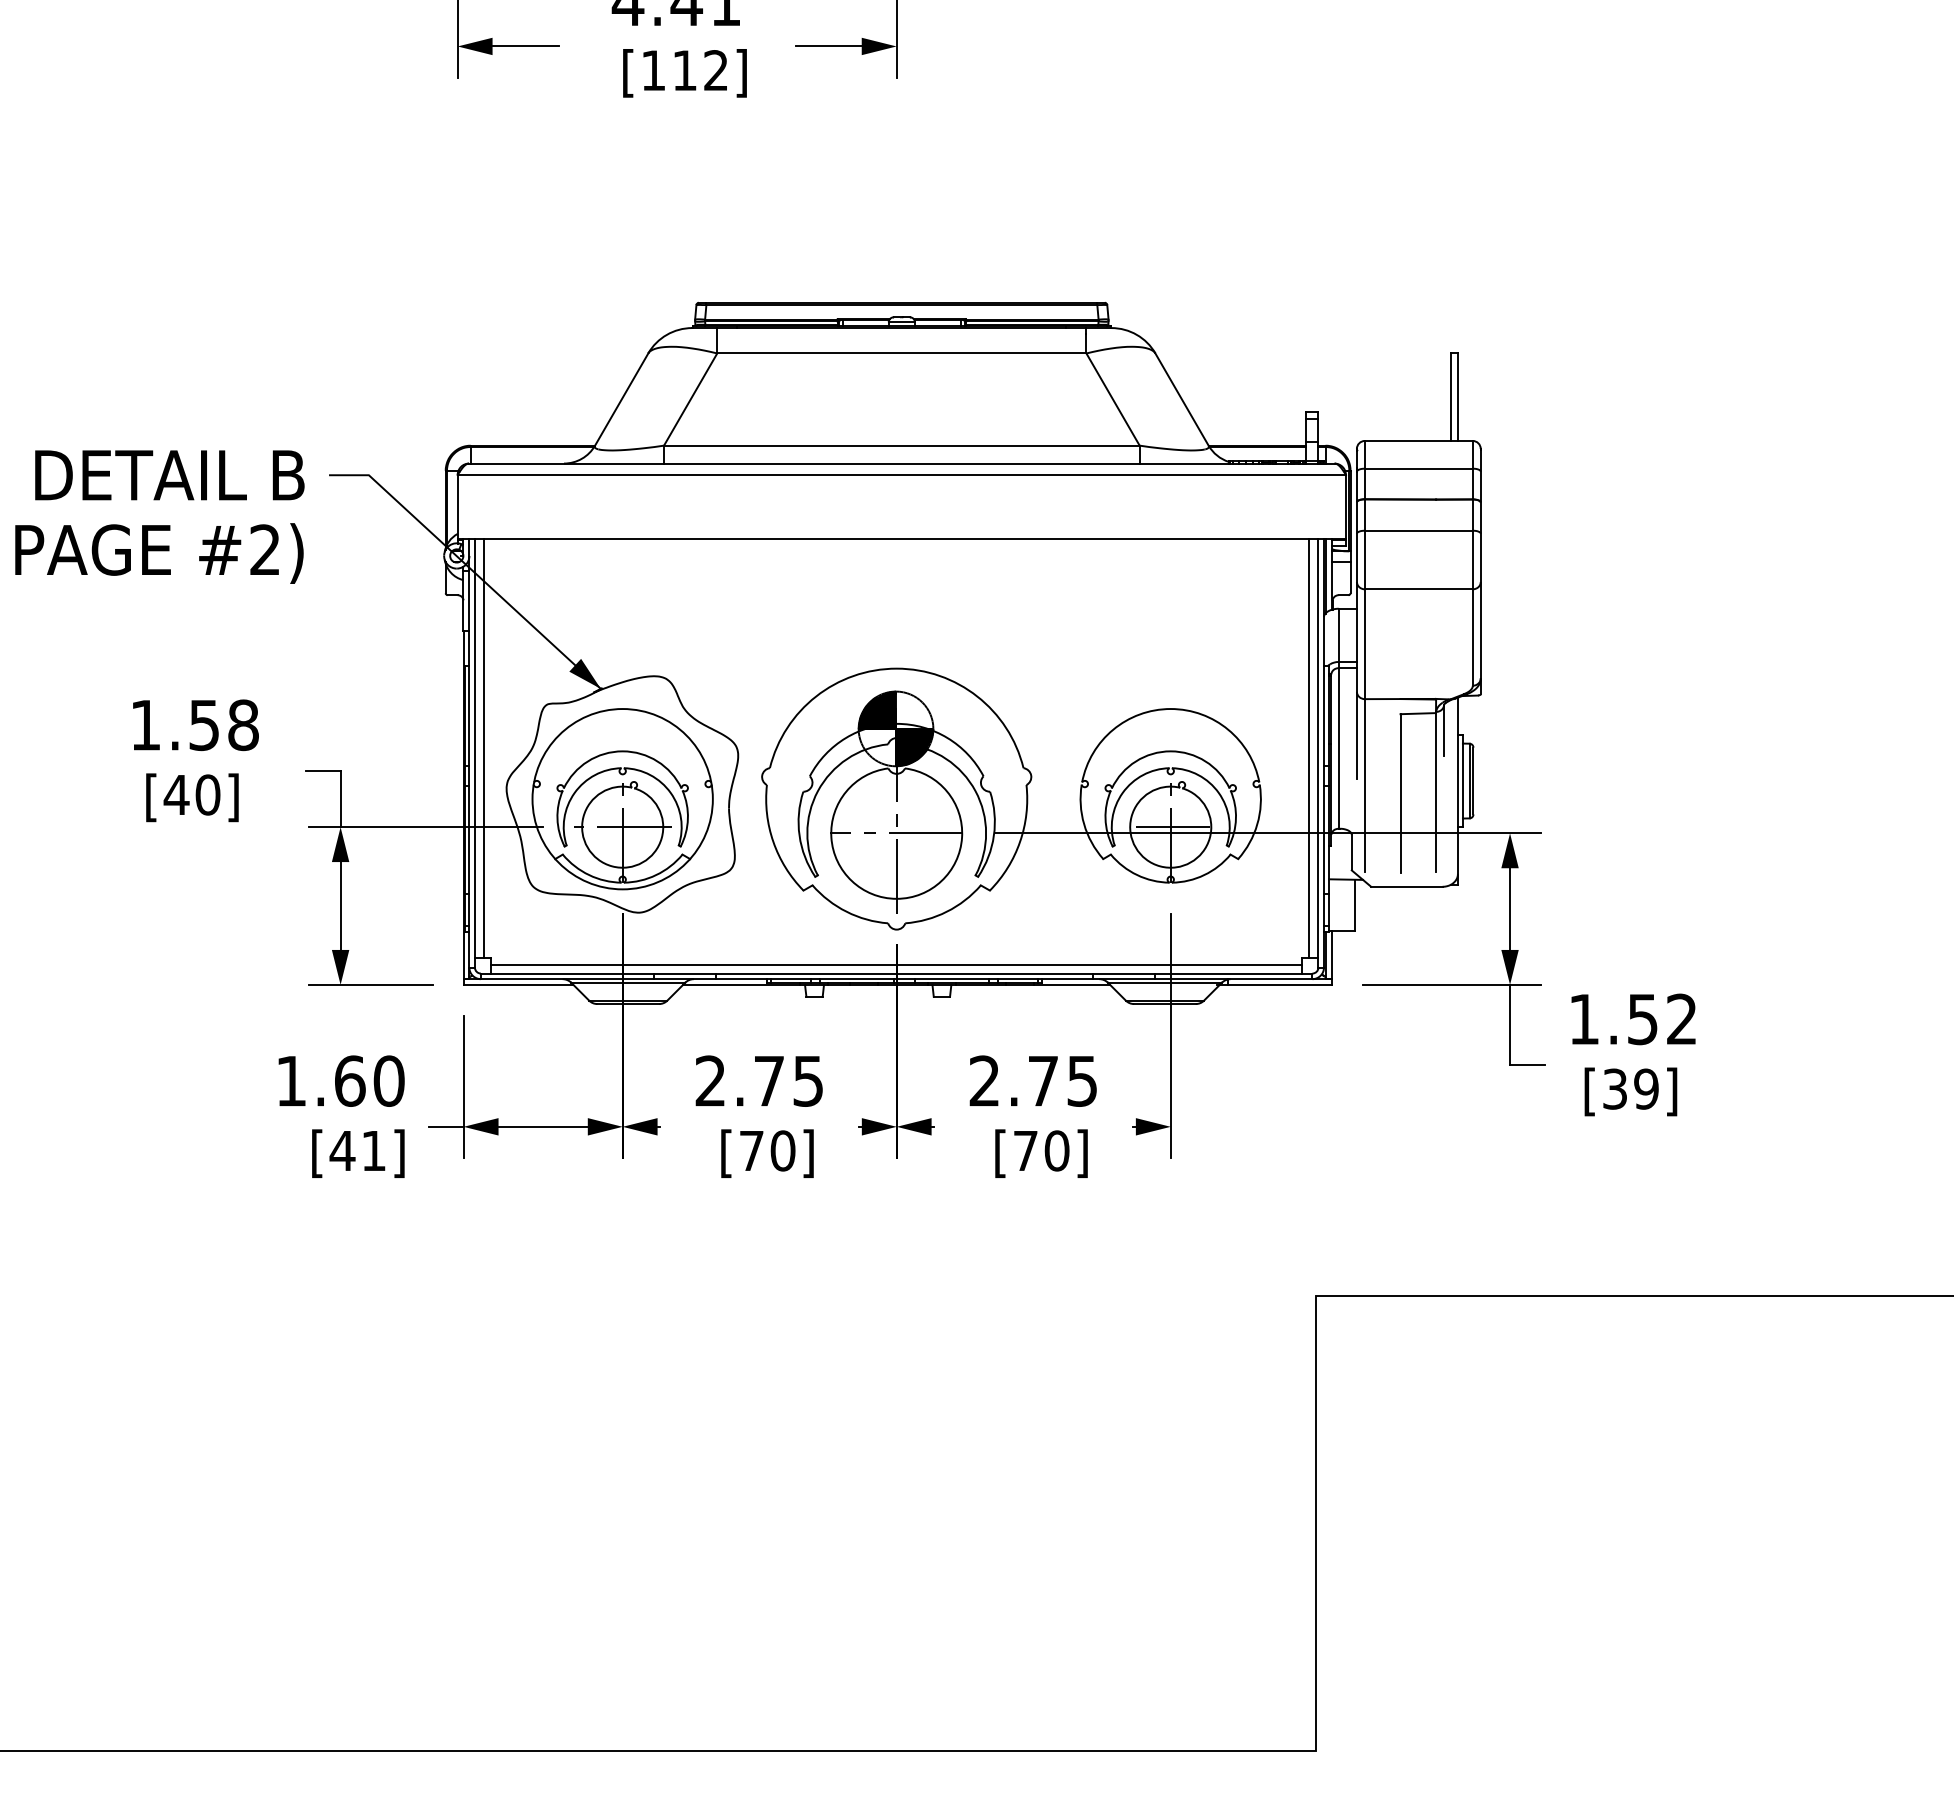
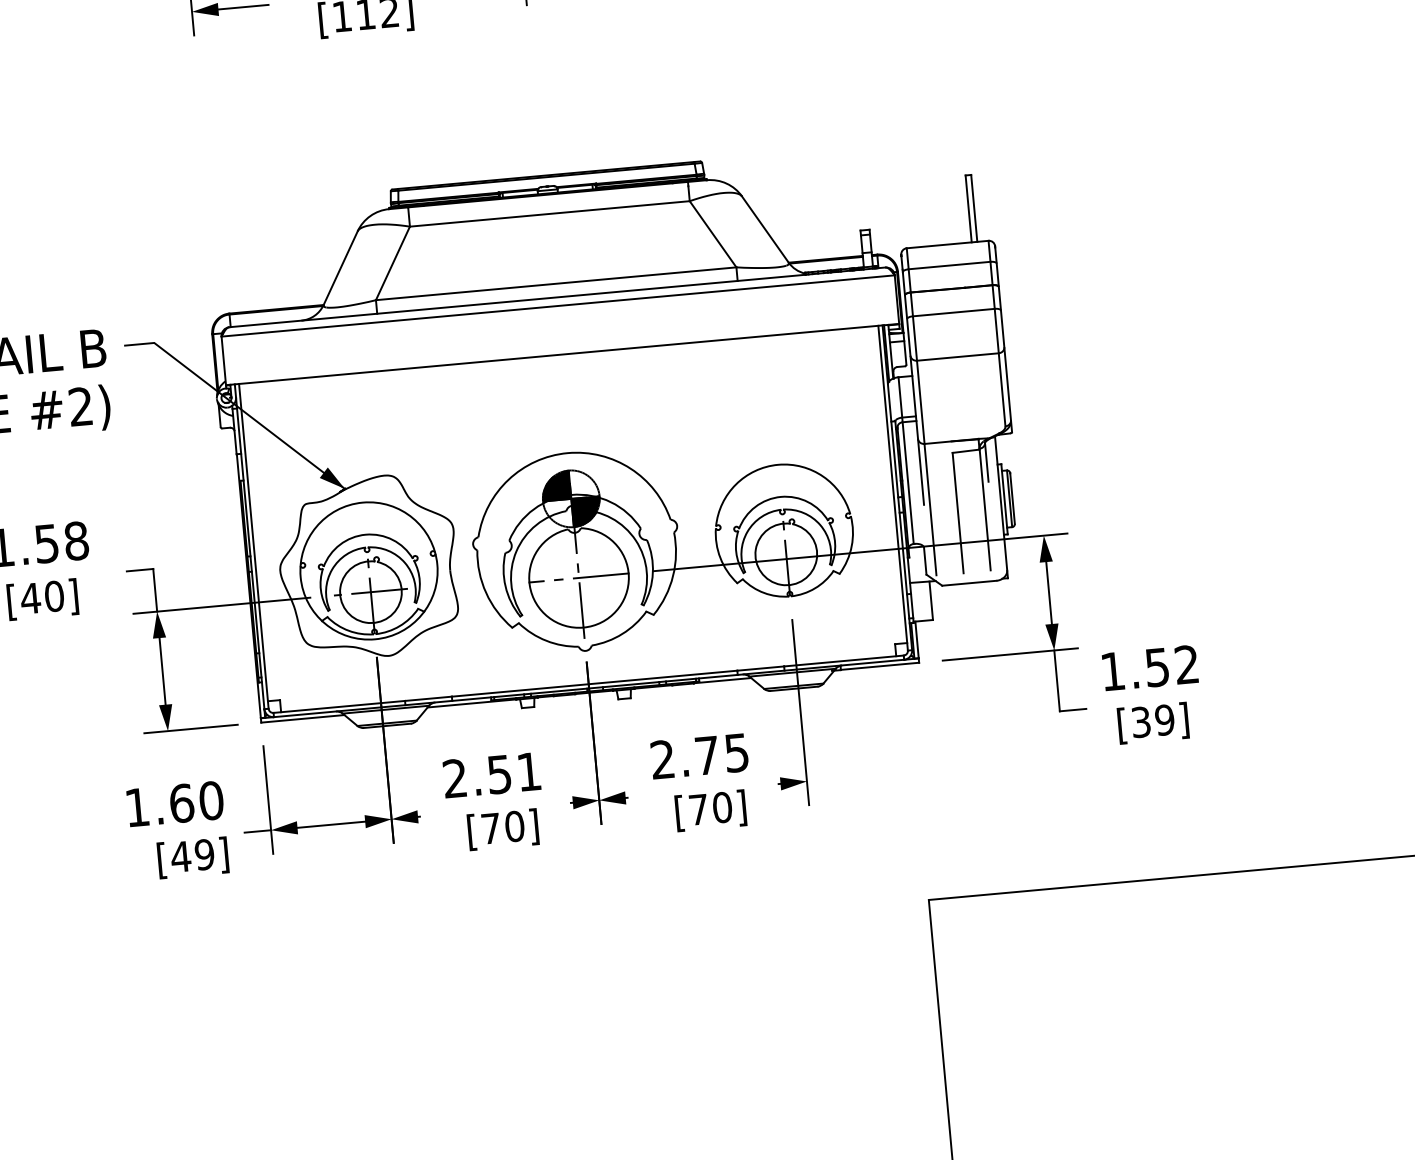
line: (483, 748) -> (260, 542), removed
line: (1309, 748) -> (886, 485), removed
line: (1170, 827) -> (786, 554), removed
line: (896, 964) -> (587, 677), removed
text: (788, 1081) -> (514, 773), 2.75 -> 2.51
text: (373, 1150) -> (204, 854), [41] -> [49]

